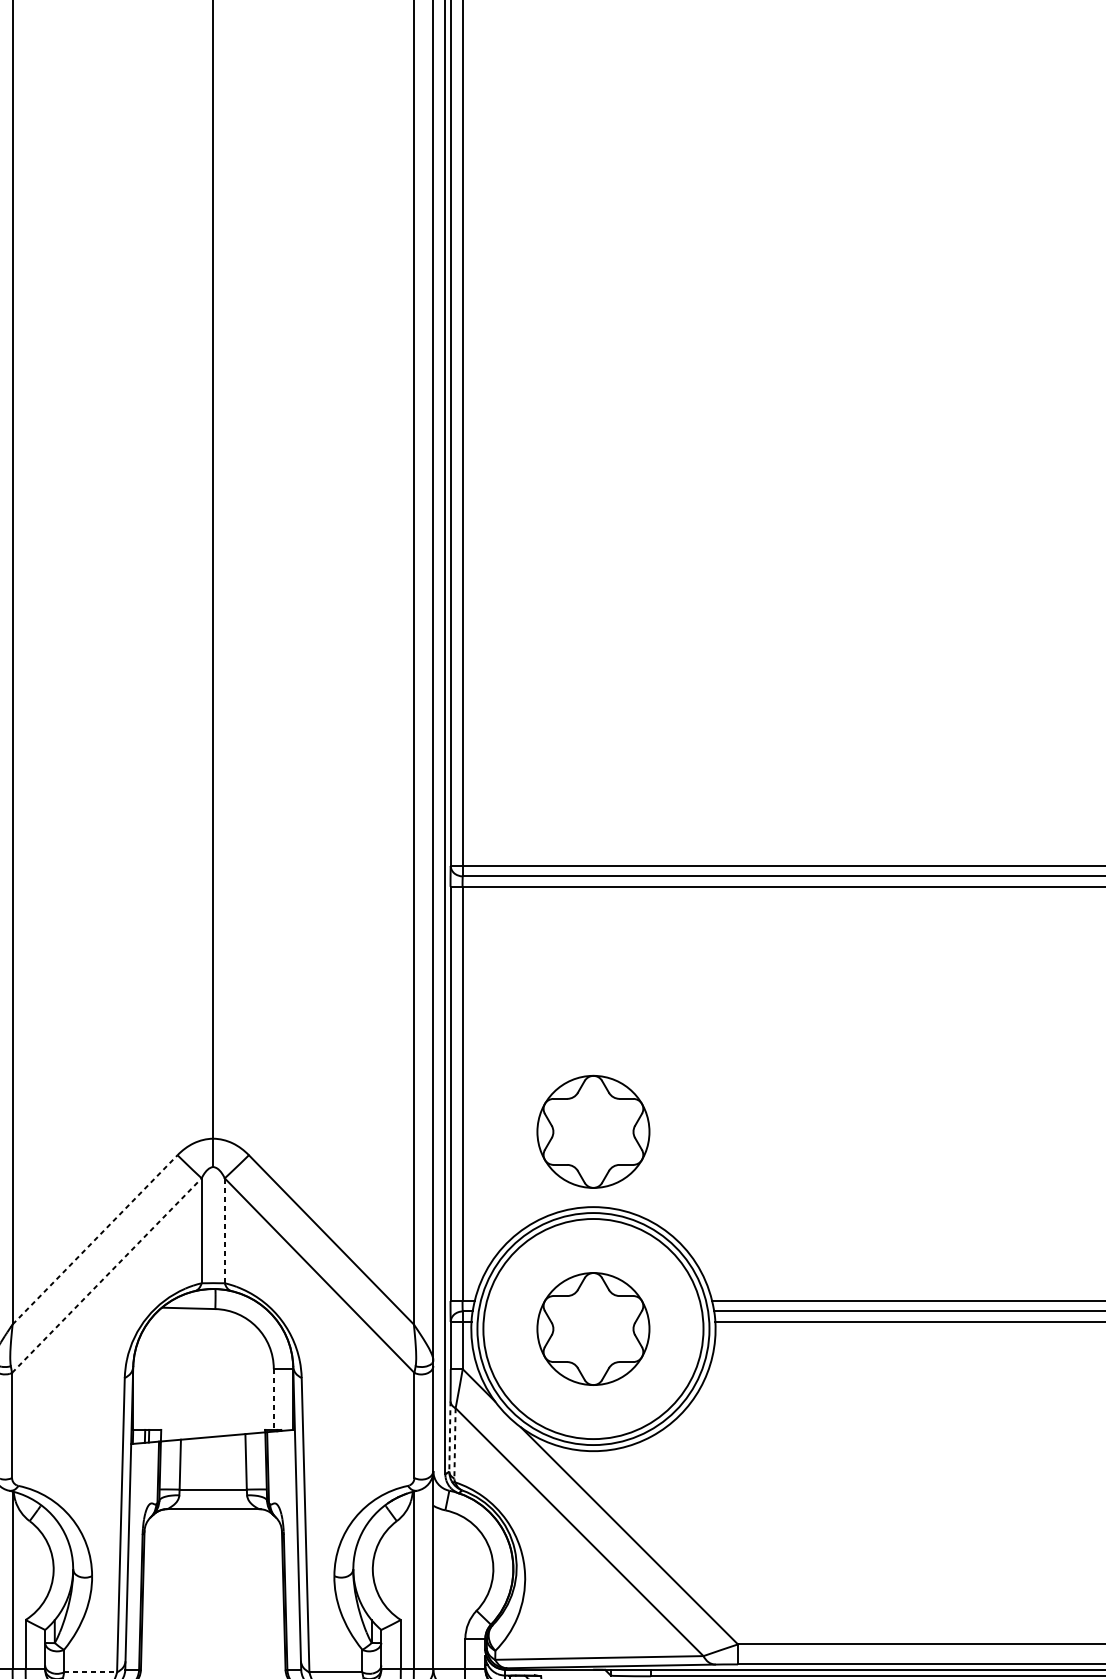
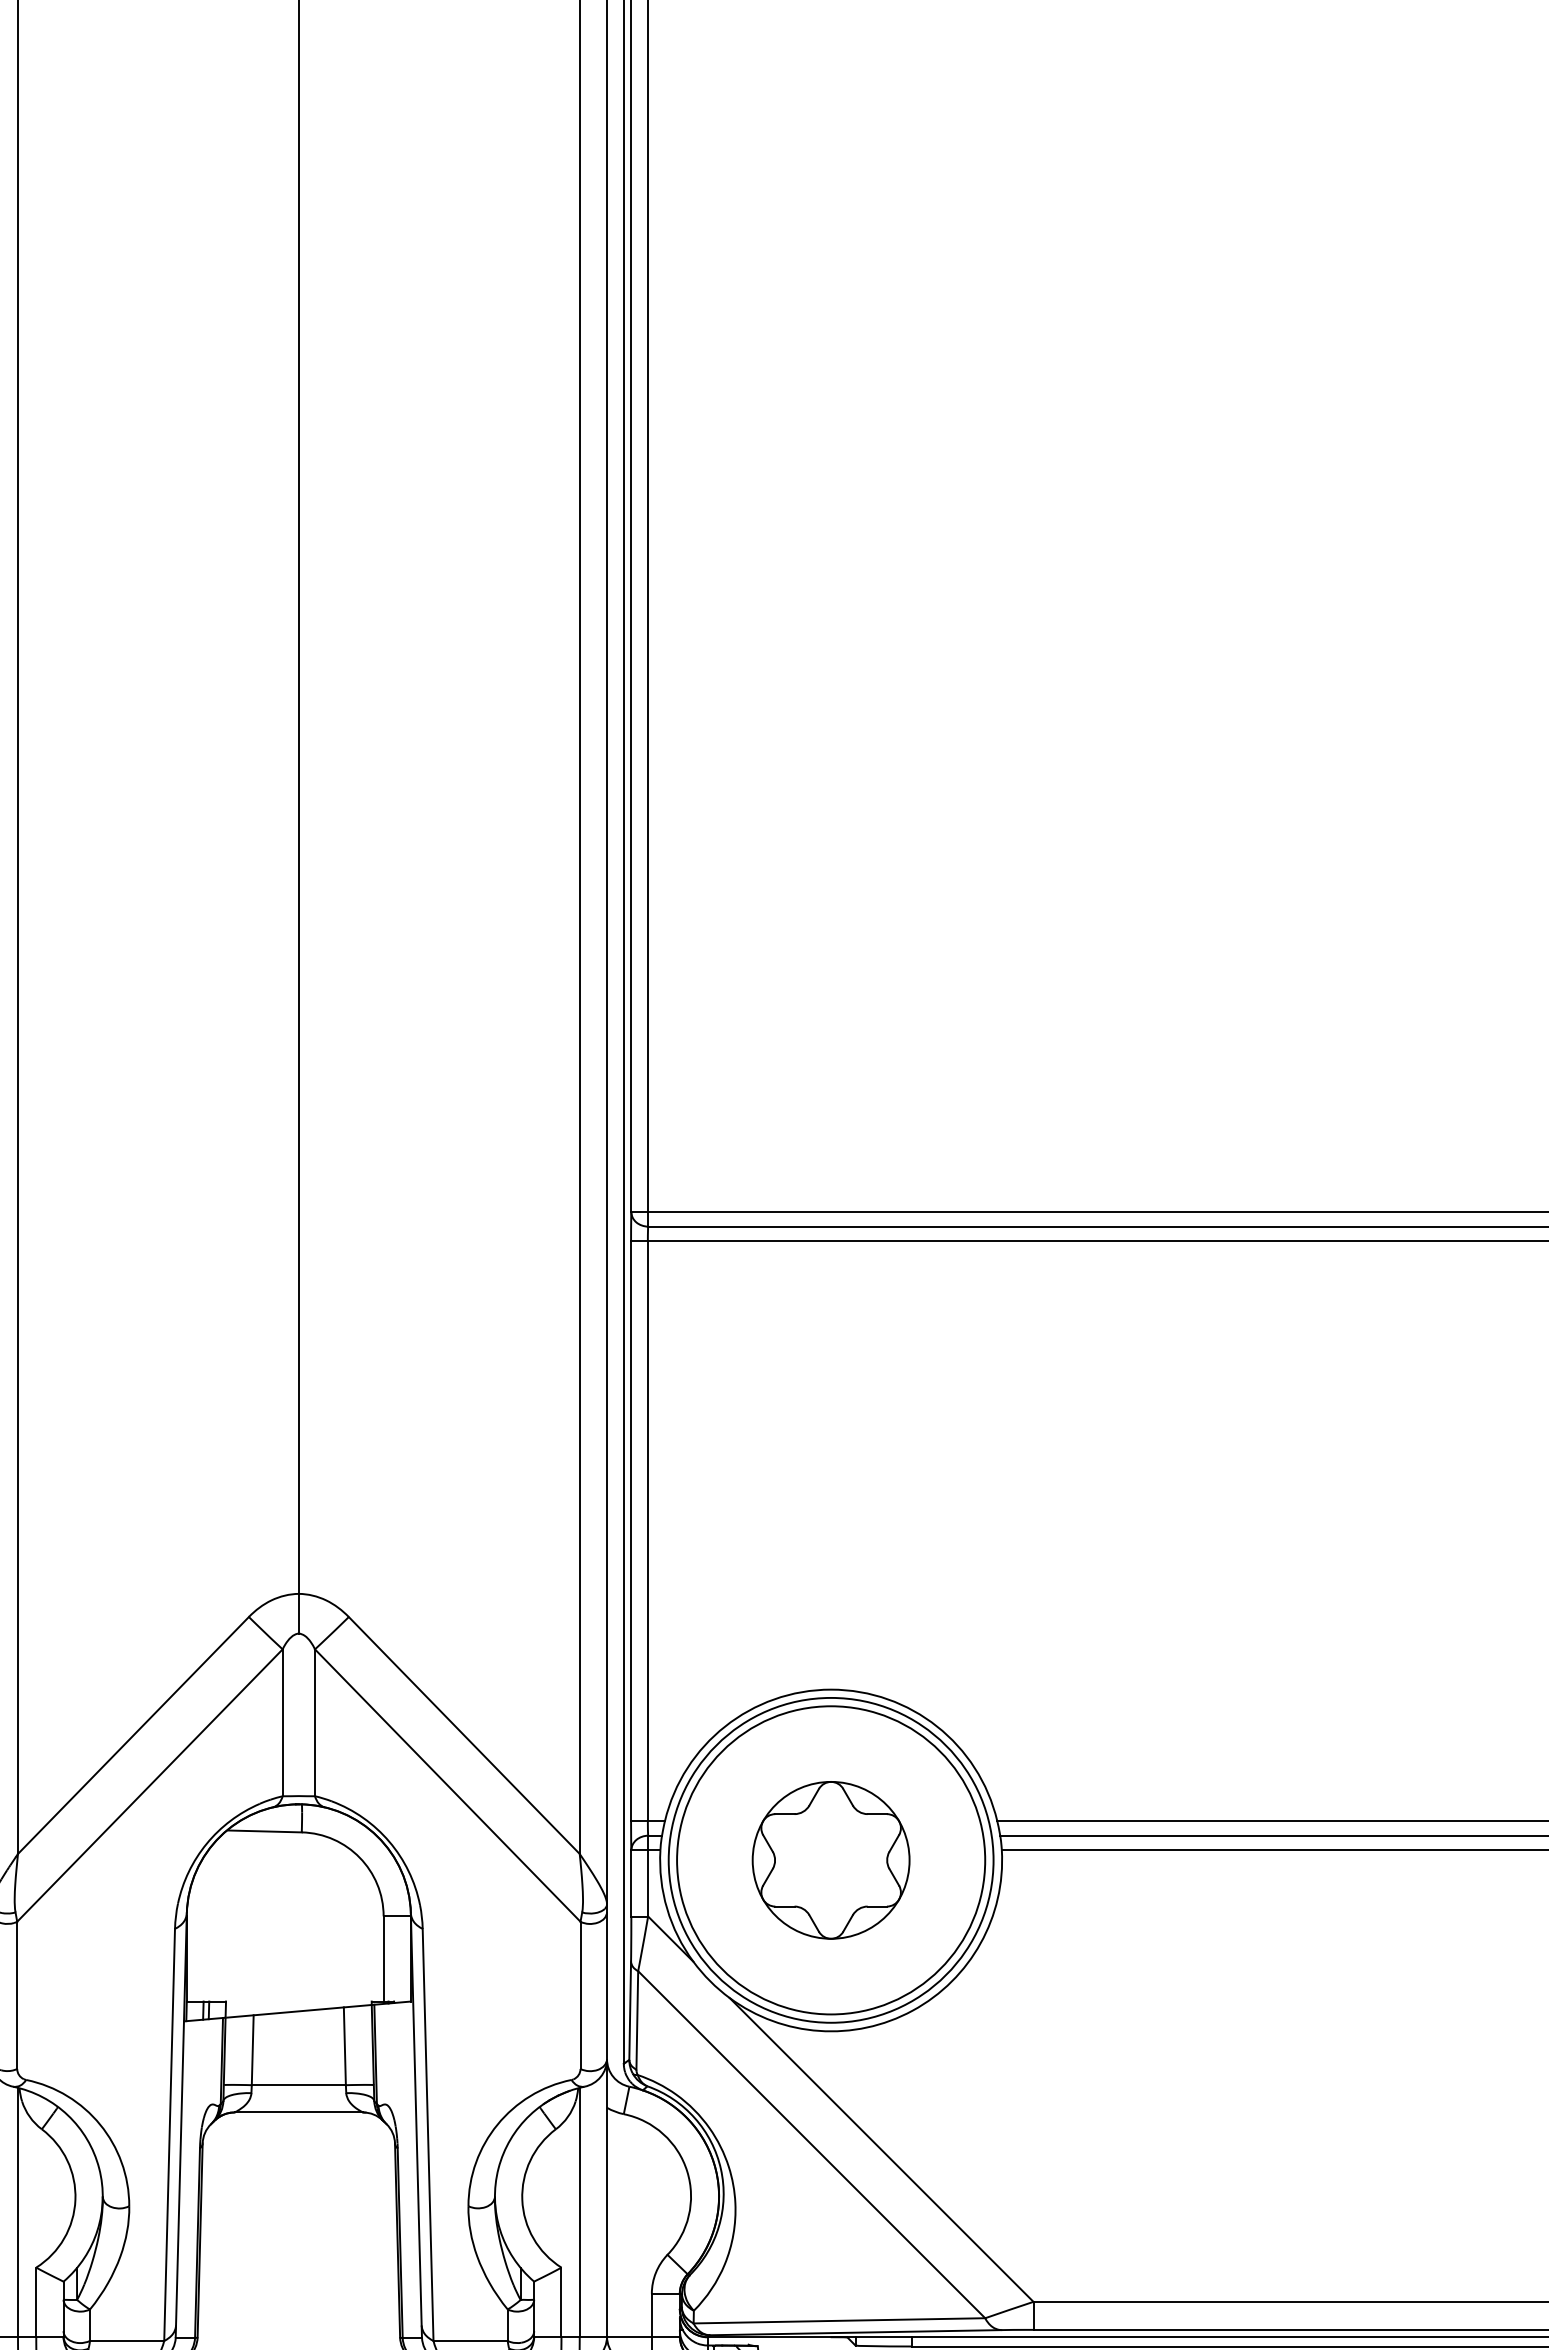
part: (593, 1132) -> (830, 1584), removed
line: (225, 1230) -> (315, 1722), dashed -> solid
line: (95, 1239) -> (133, 1735), dashed -> solid
line: (107, 1275) -> (150, 1785), dashed -> solid
line: (273, 1399) -> (383, 1958), dashed -> solid
line: (450, 1437) -> (630, 2011), dashed -> solid
line: (455, 1443) -> (637, 2020), dashed -> solid
line: (90, 1672) -> (127, 2340), dashed -> solid

